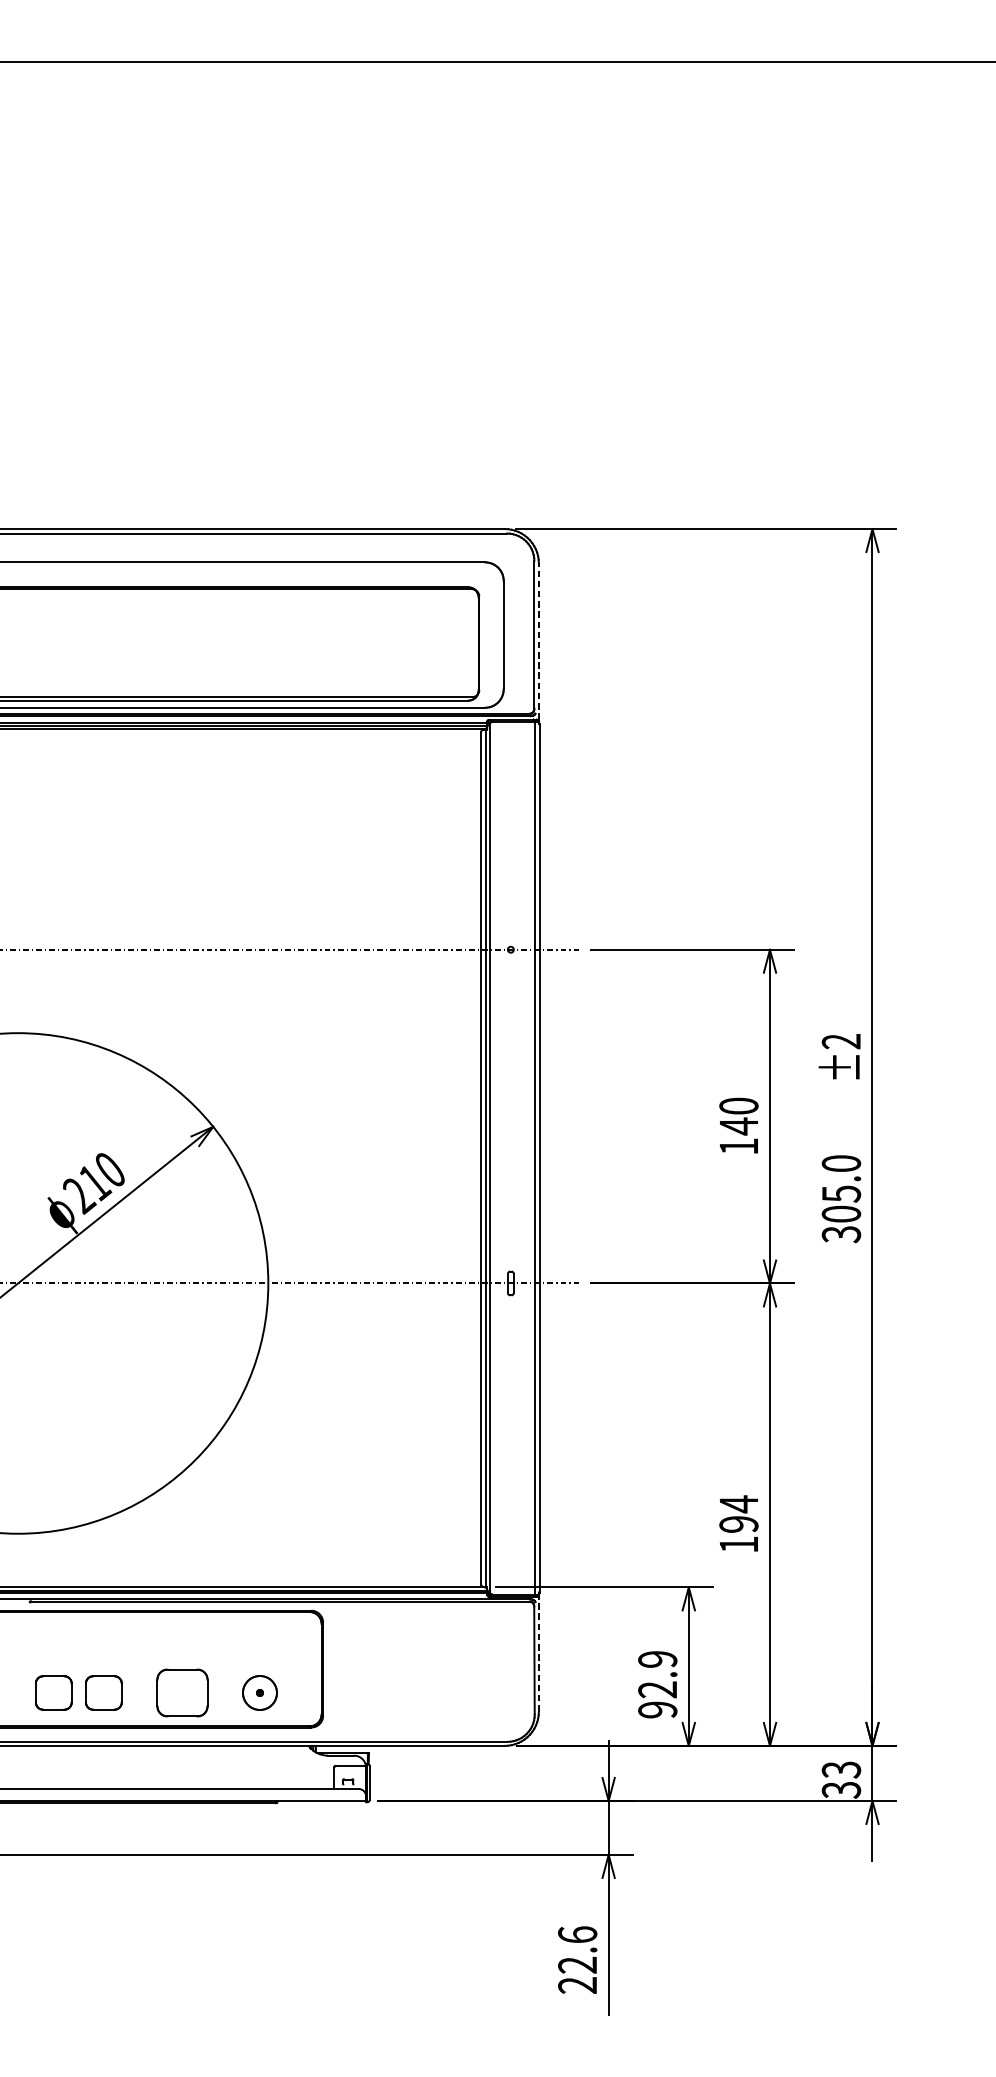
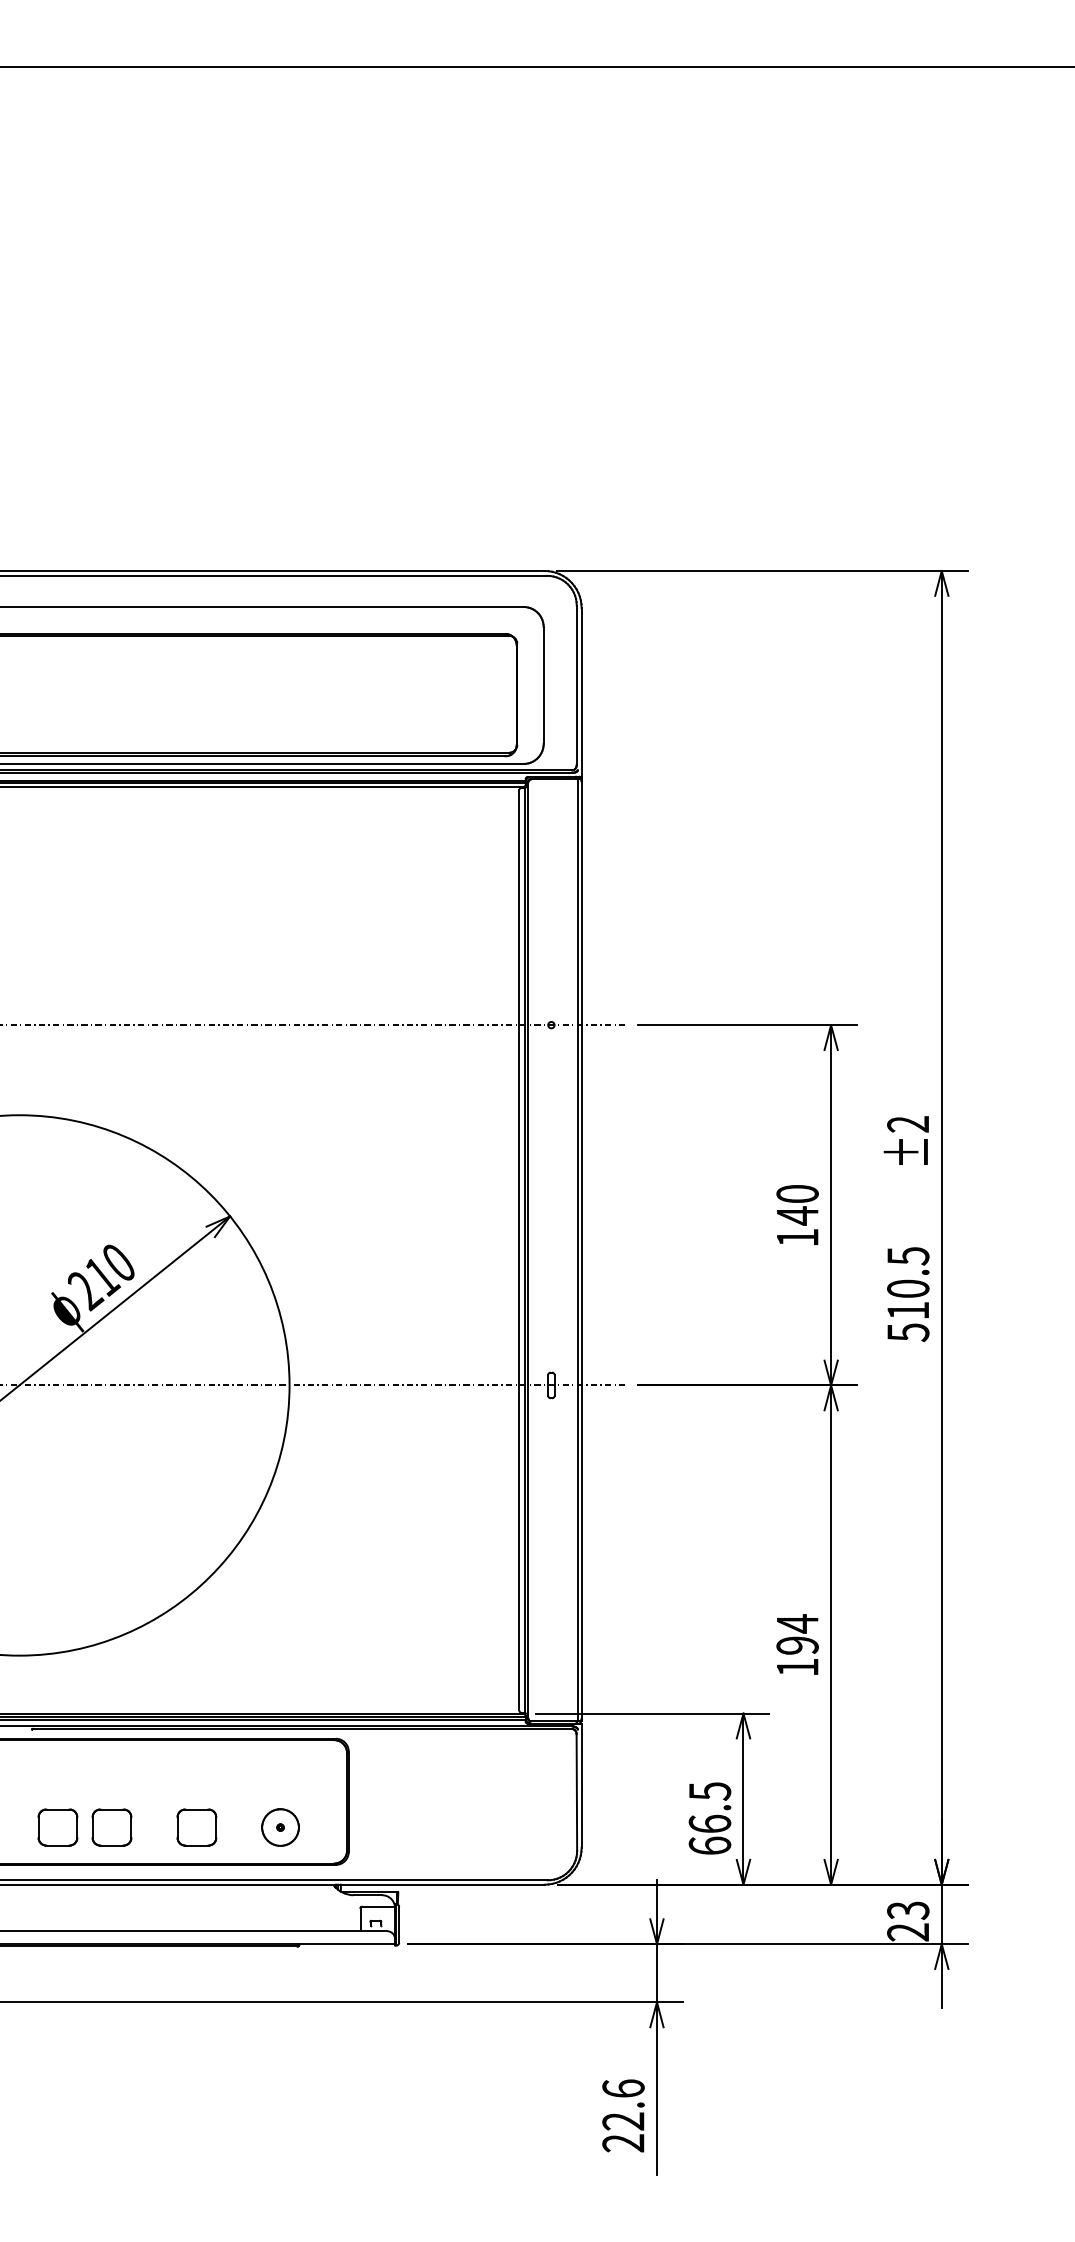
line: (538, 640) -> (581, 691), dashed -> solid
text: (841, 1199) -> (908, 1294), 305.0 -> 510.5
line: (538, 1654) -> (581, 1785), dashed -> solid
text: (657, 1684) -> (709, 1818), 92.9 -> 66.5
part: (182, 1692) -> (196, 1827), size x0.71
text: (841, 1790) -> (908, 1932), 33 -> 23

